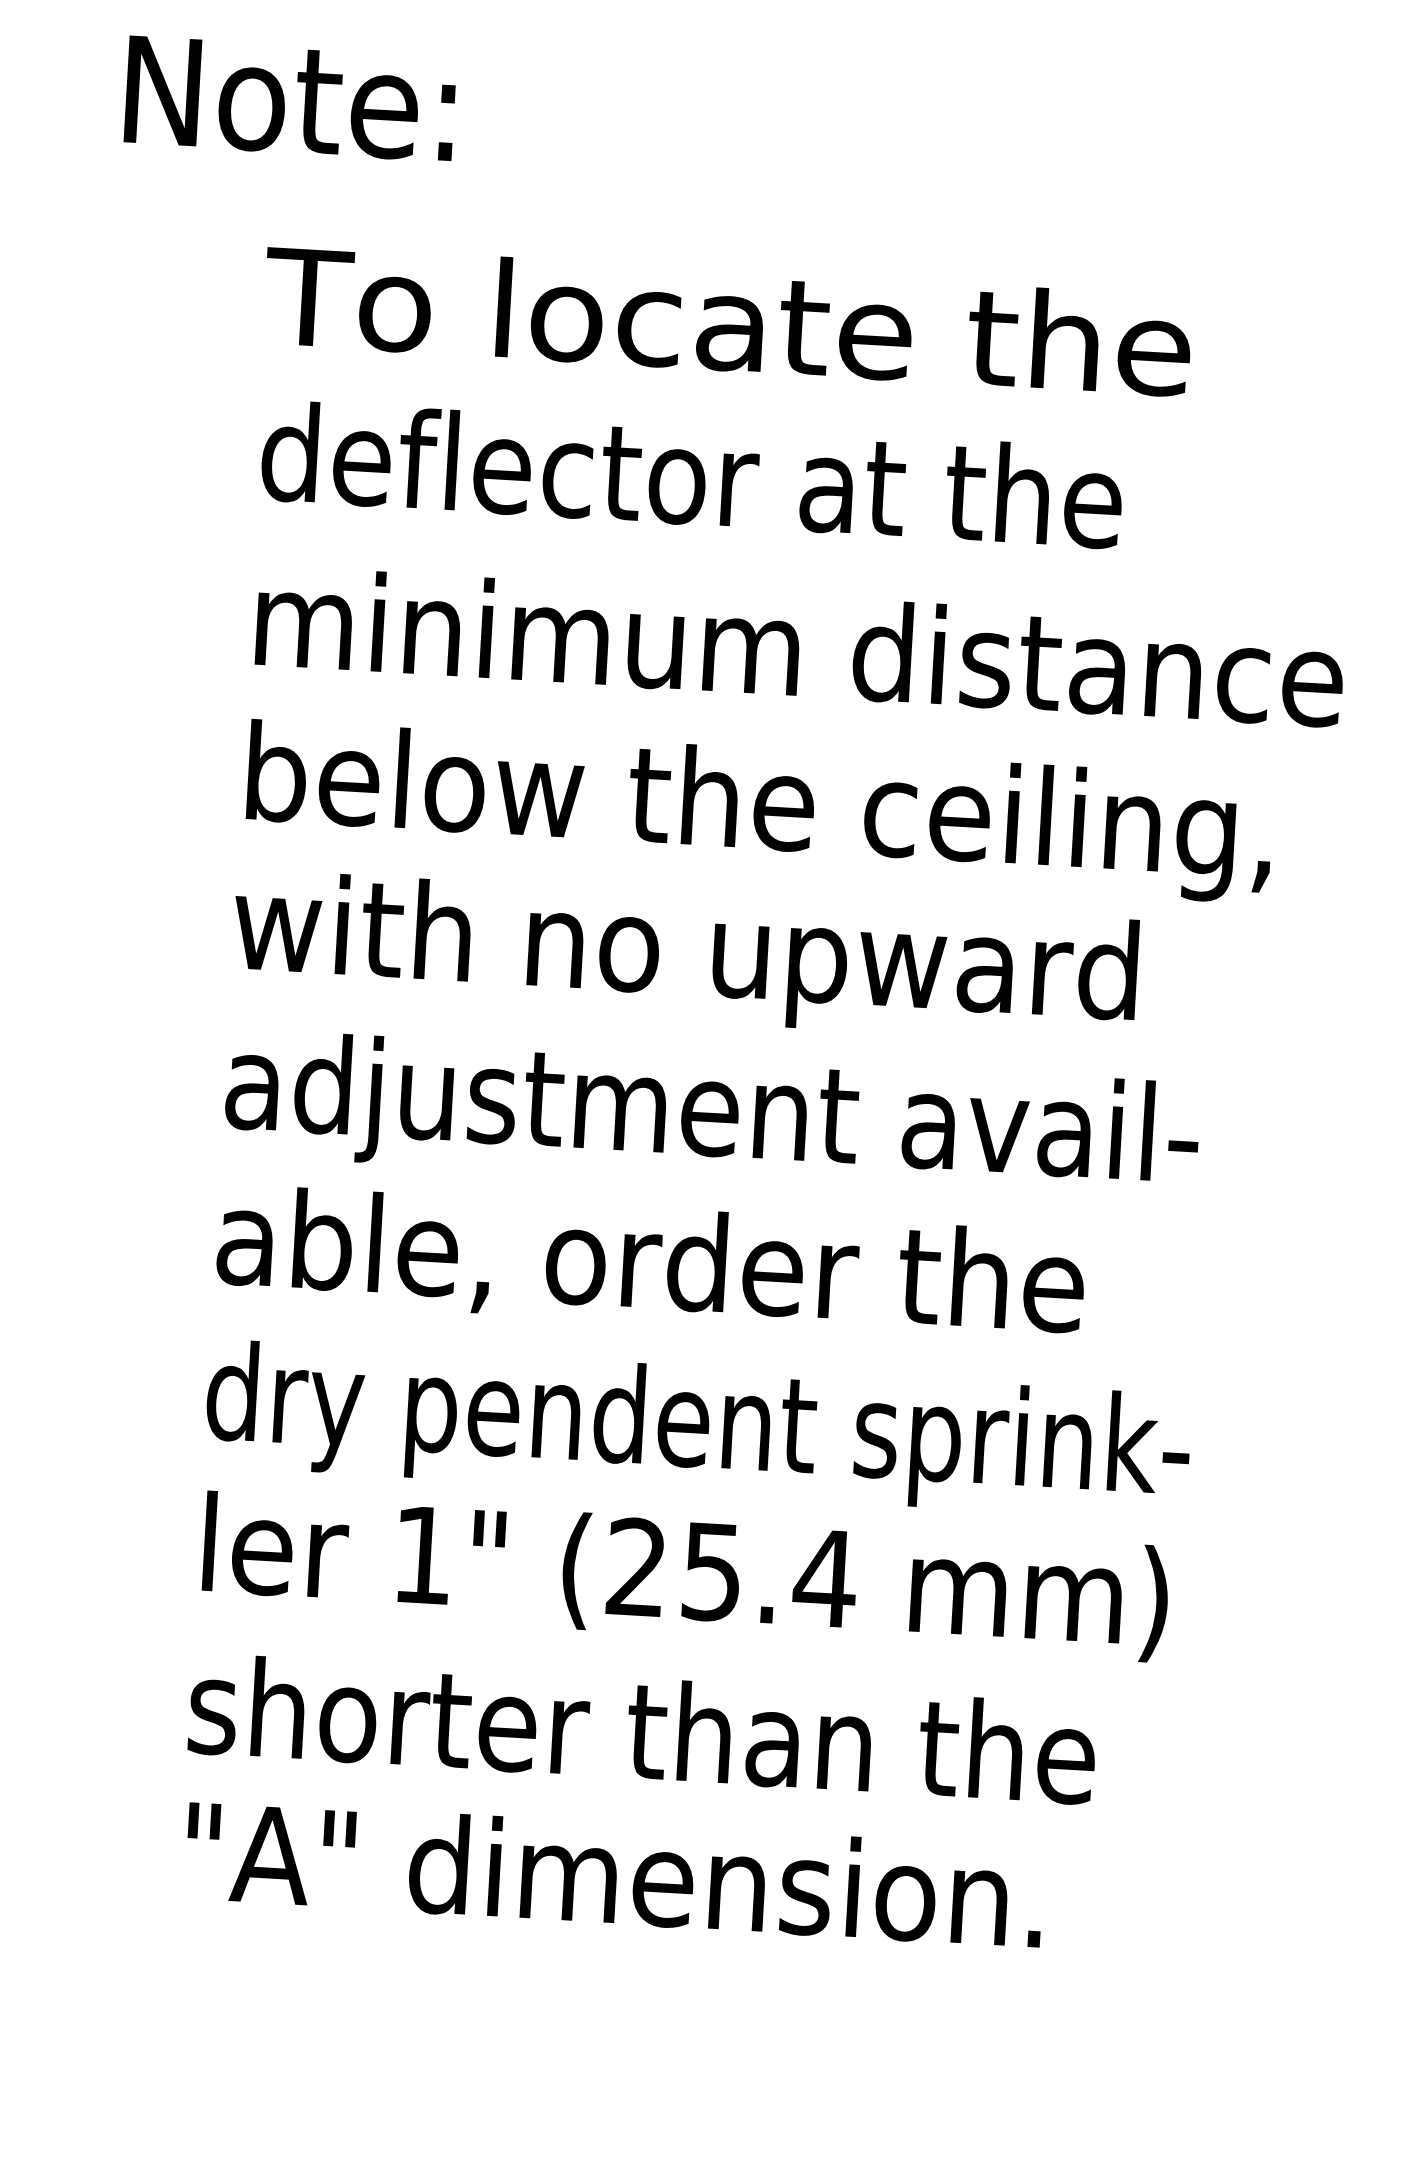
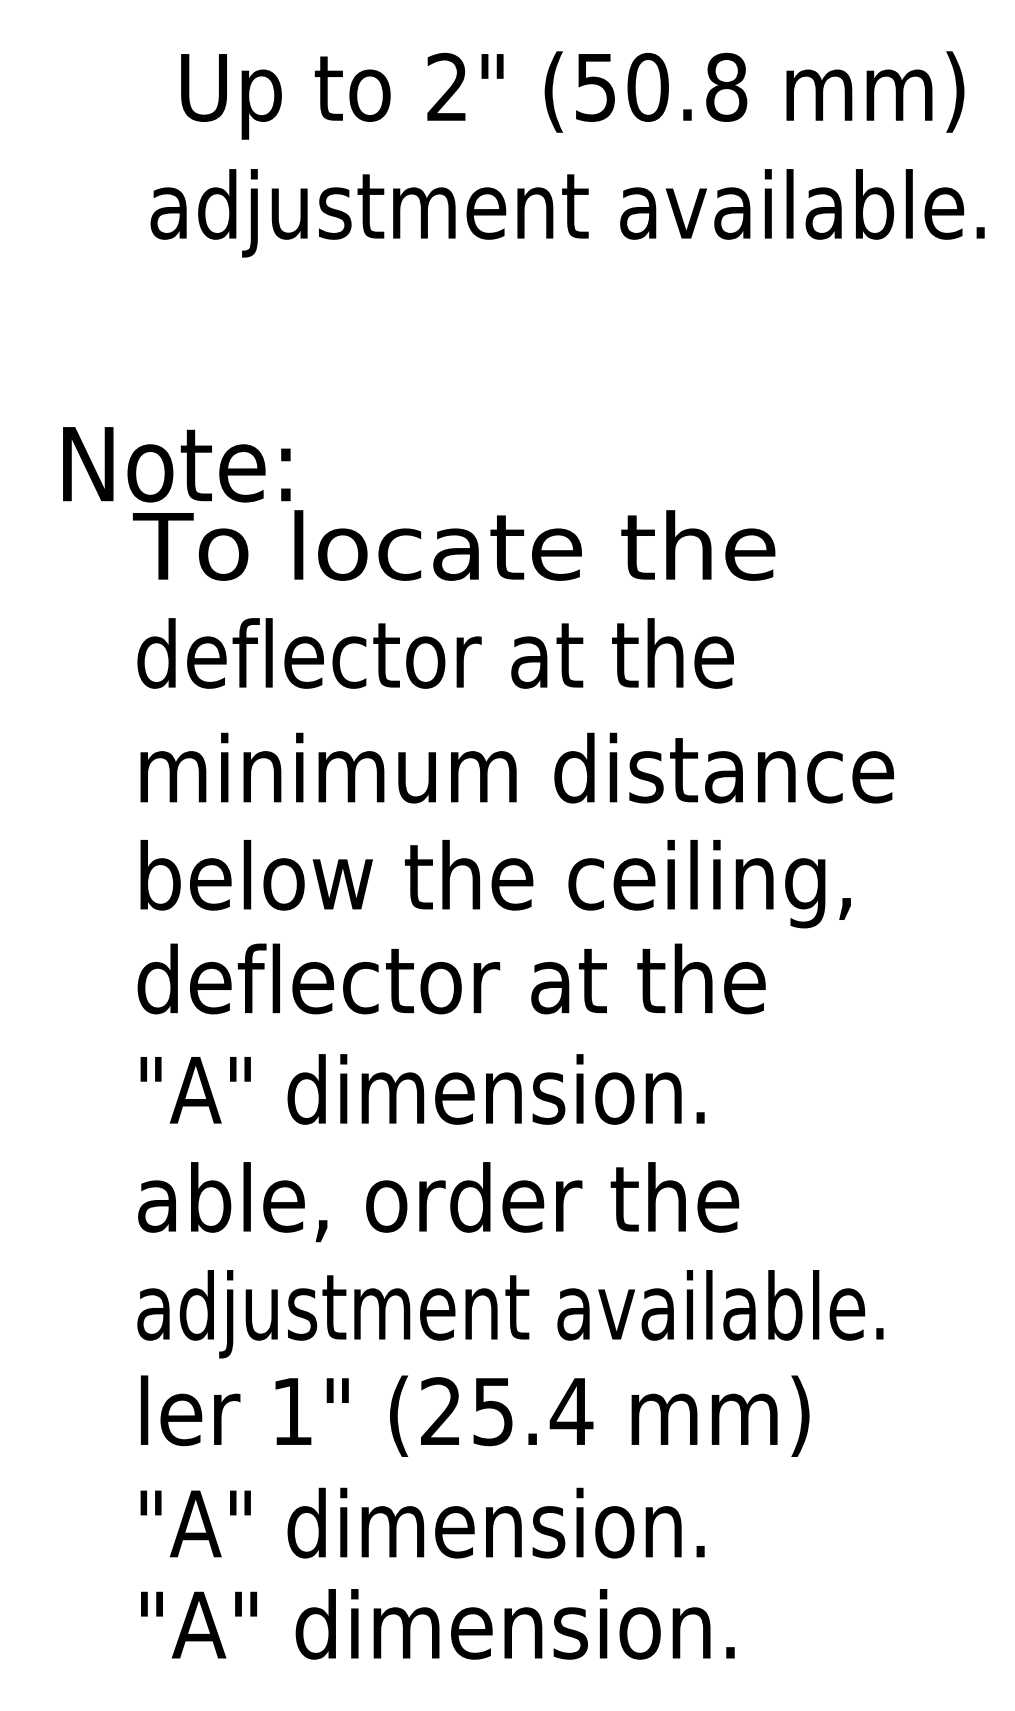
text: (290, 98) -> (176, 464), moved
text: (685, 957) -> (450, 987), with no upward -> deflector at the
text: (711, 1119) -> (474, 1098), adjustment avail- -> "A" dimension.
text: (745, 1433) -> (510, 1314), dry pendent sprink- -> adjustment available.
text: (642, 1728) -> (451, 1522), shorter than the -> "A" dimension.

